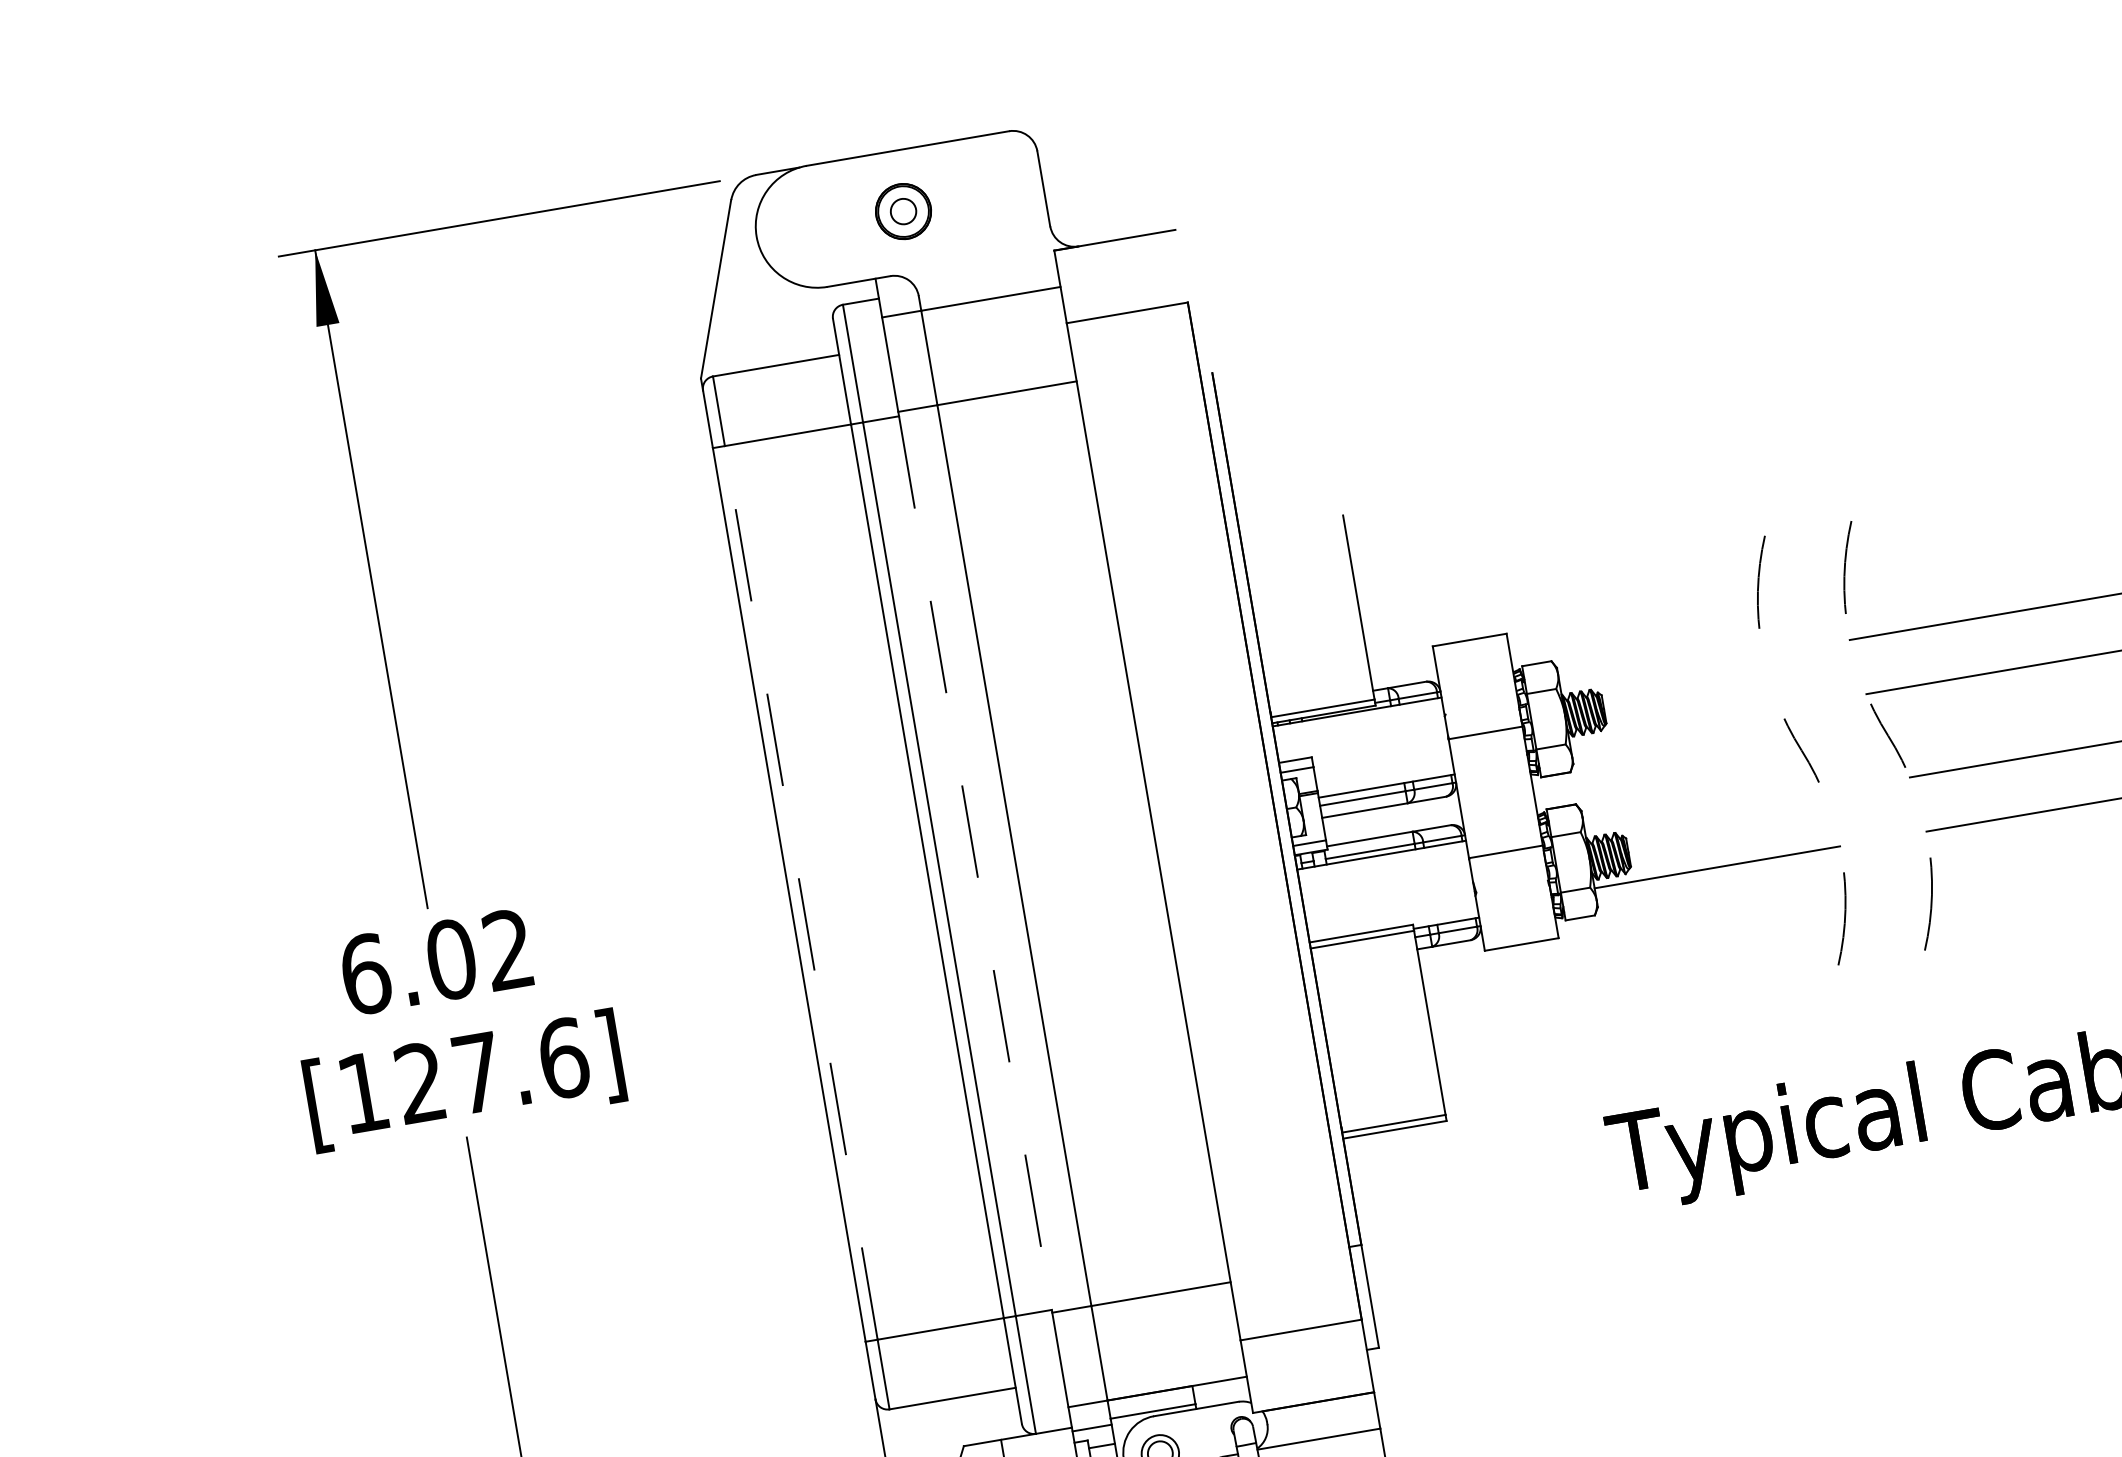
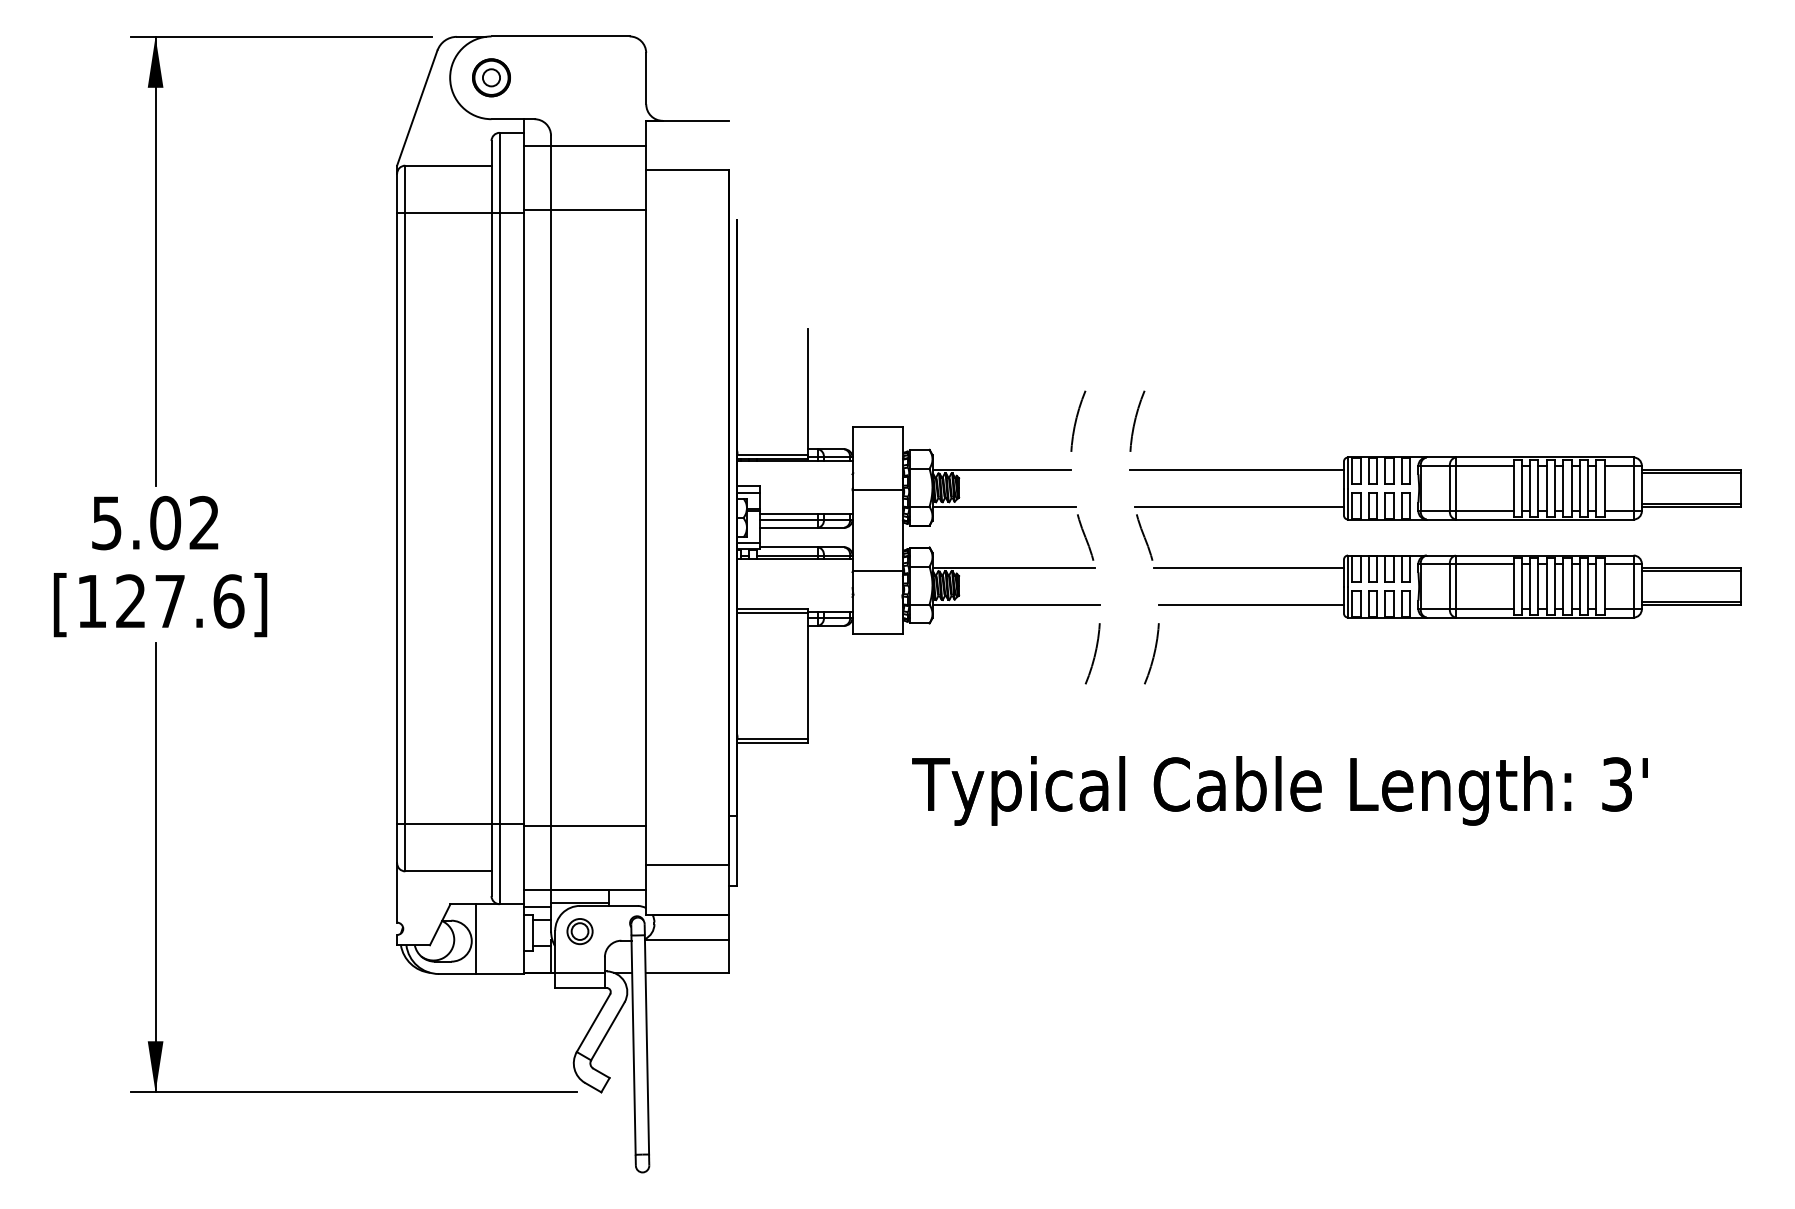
part: (903, 211) -> (491, 77), moved
line: (1661, 672) -> (1001, 469), added
line: (1674, 727) -> (1003, 507), added
line: (1703, 812) -> (1013, 567), added
line: (975, 863) -> (524, 518), dashed -> solid
line: (801, 891) -> (405, 517), dashed -> solid
text: (364, 973) -> (106, 522), 6.02 -> 5.02

